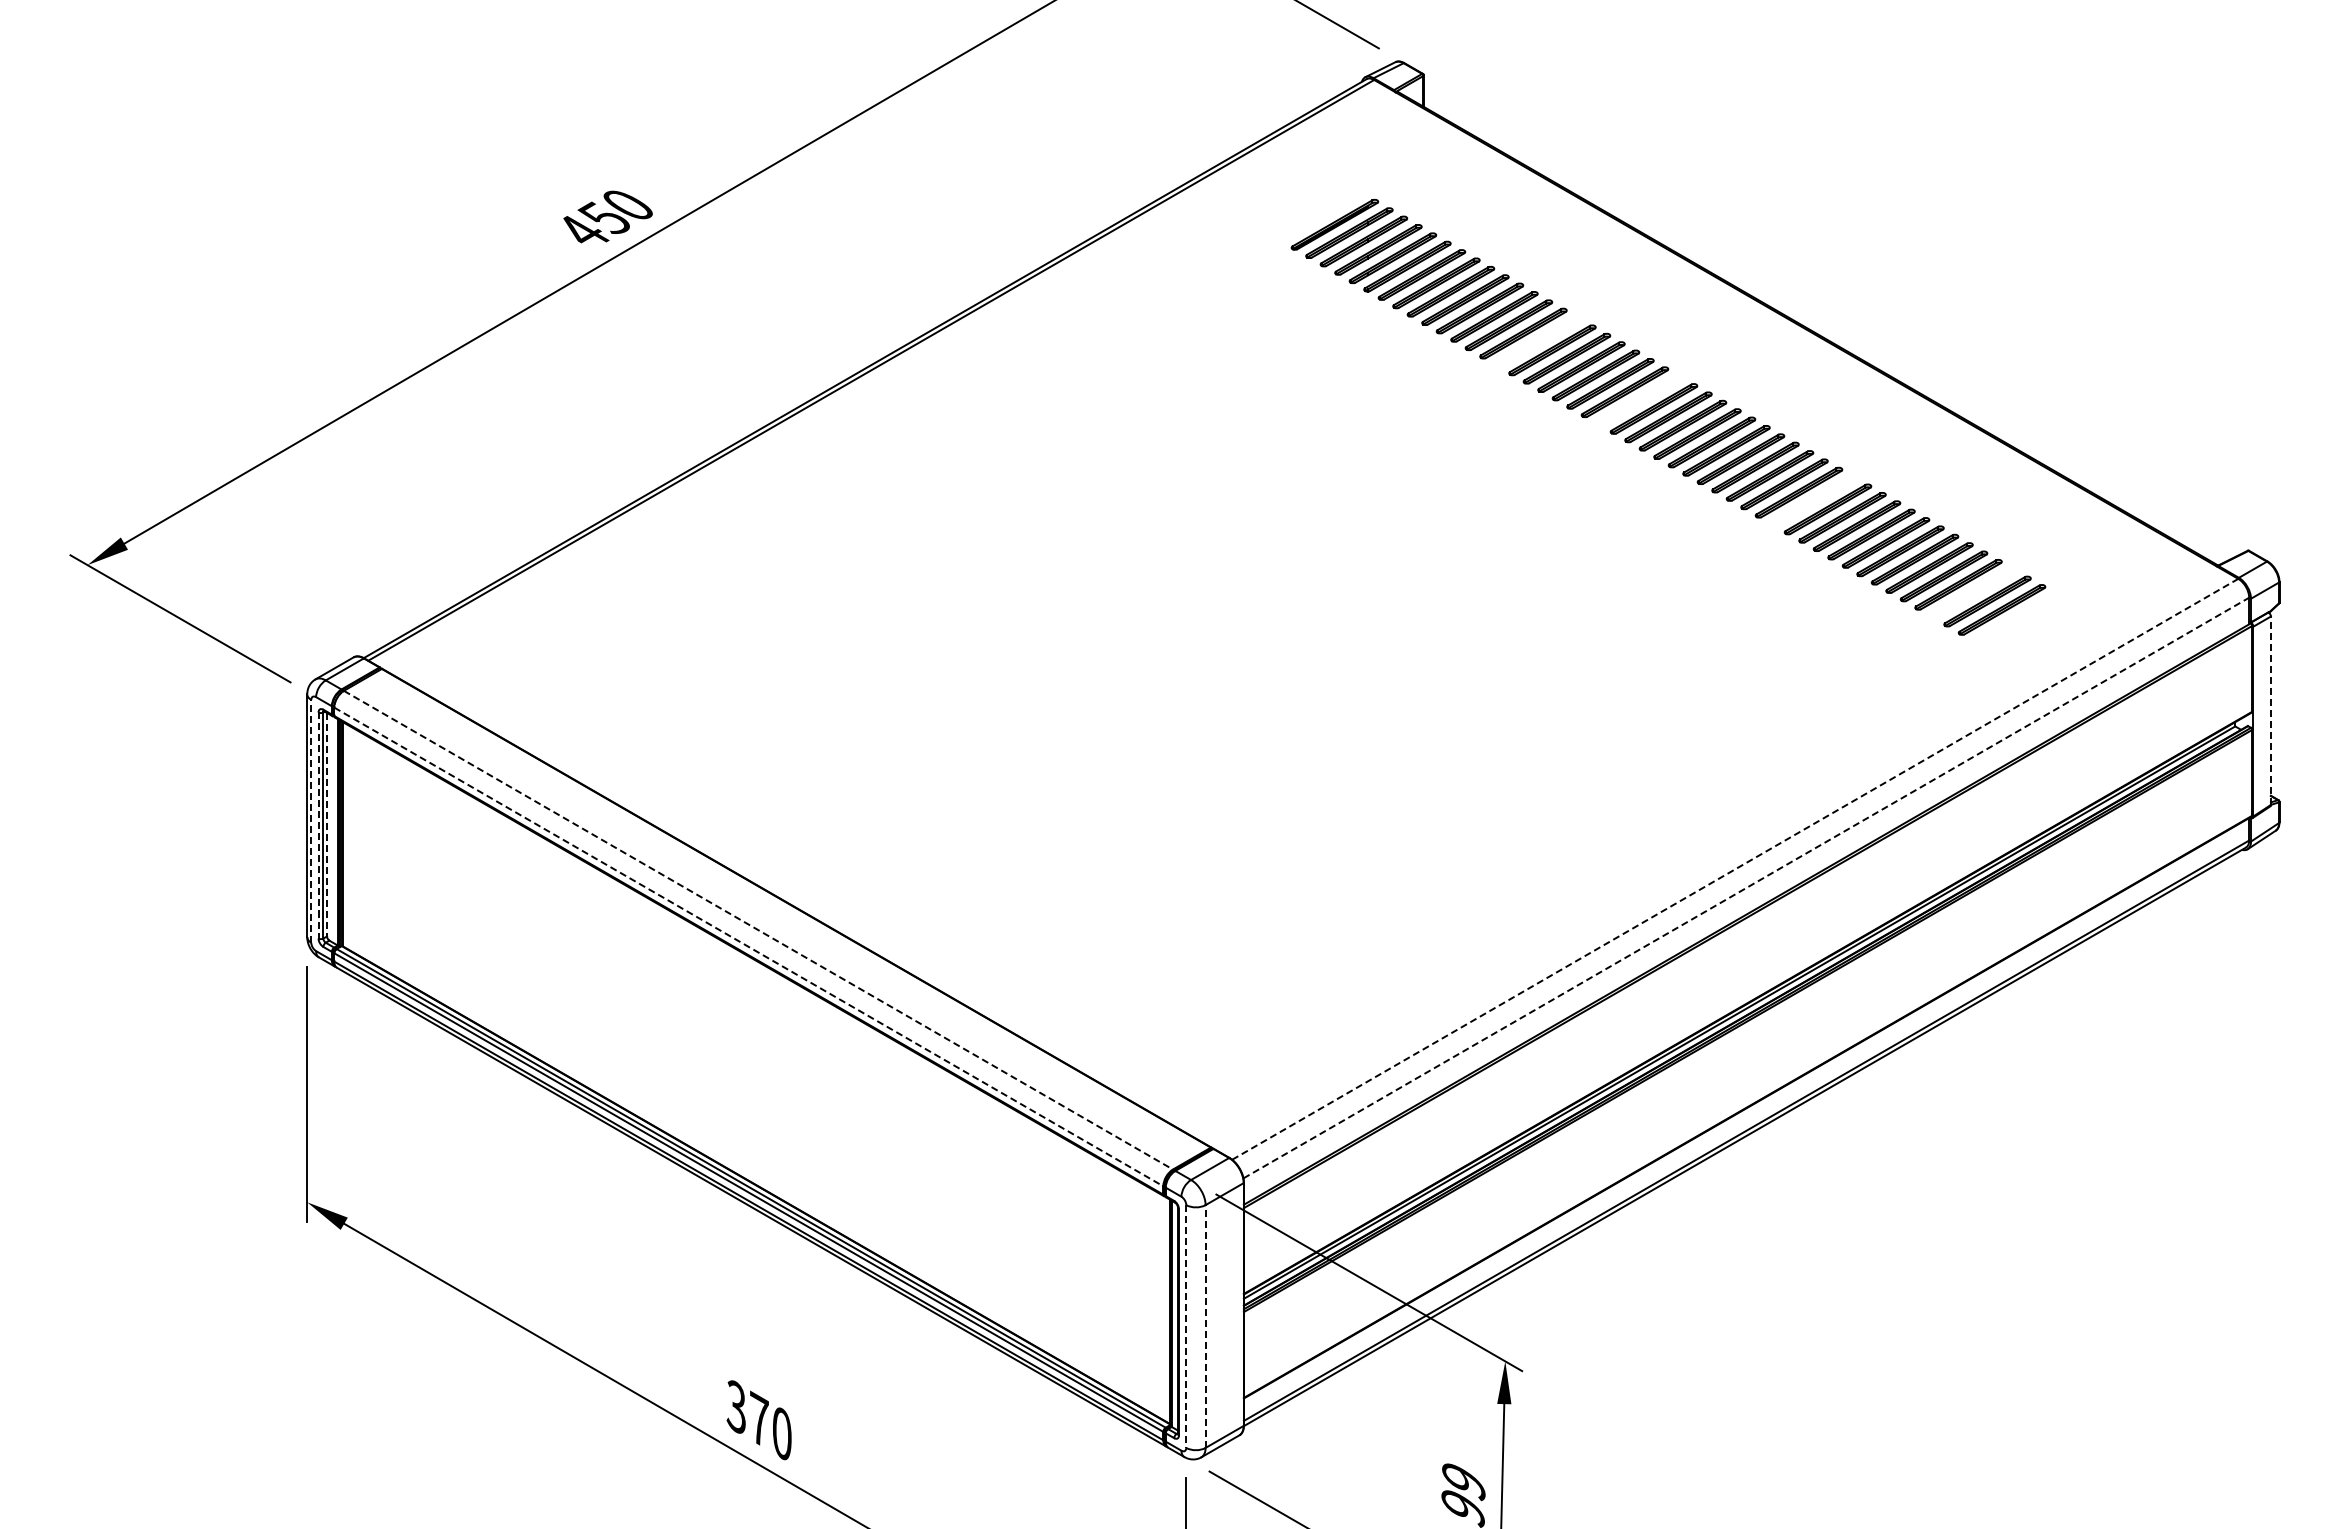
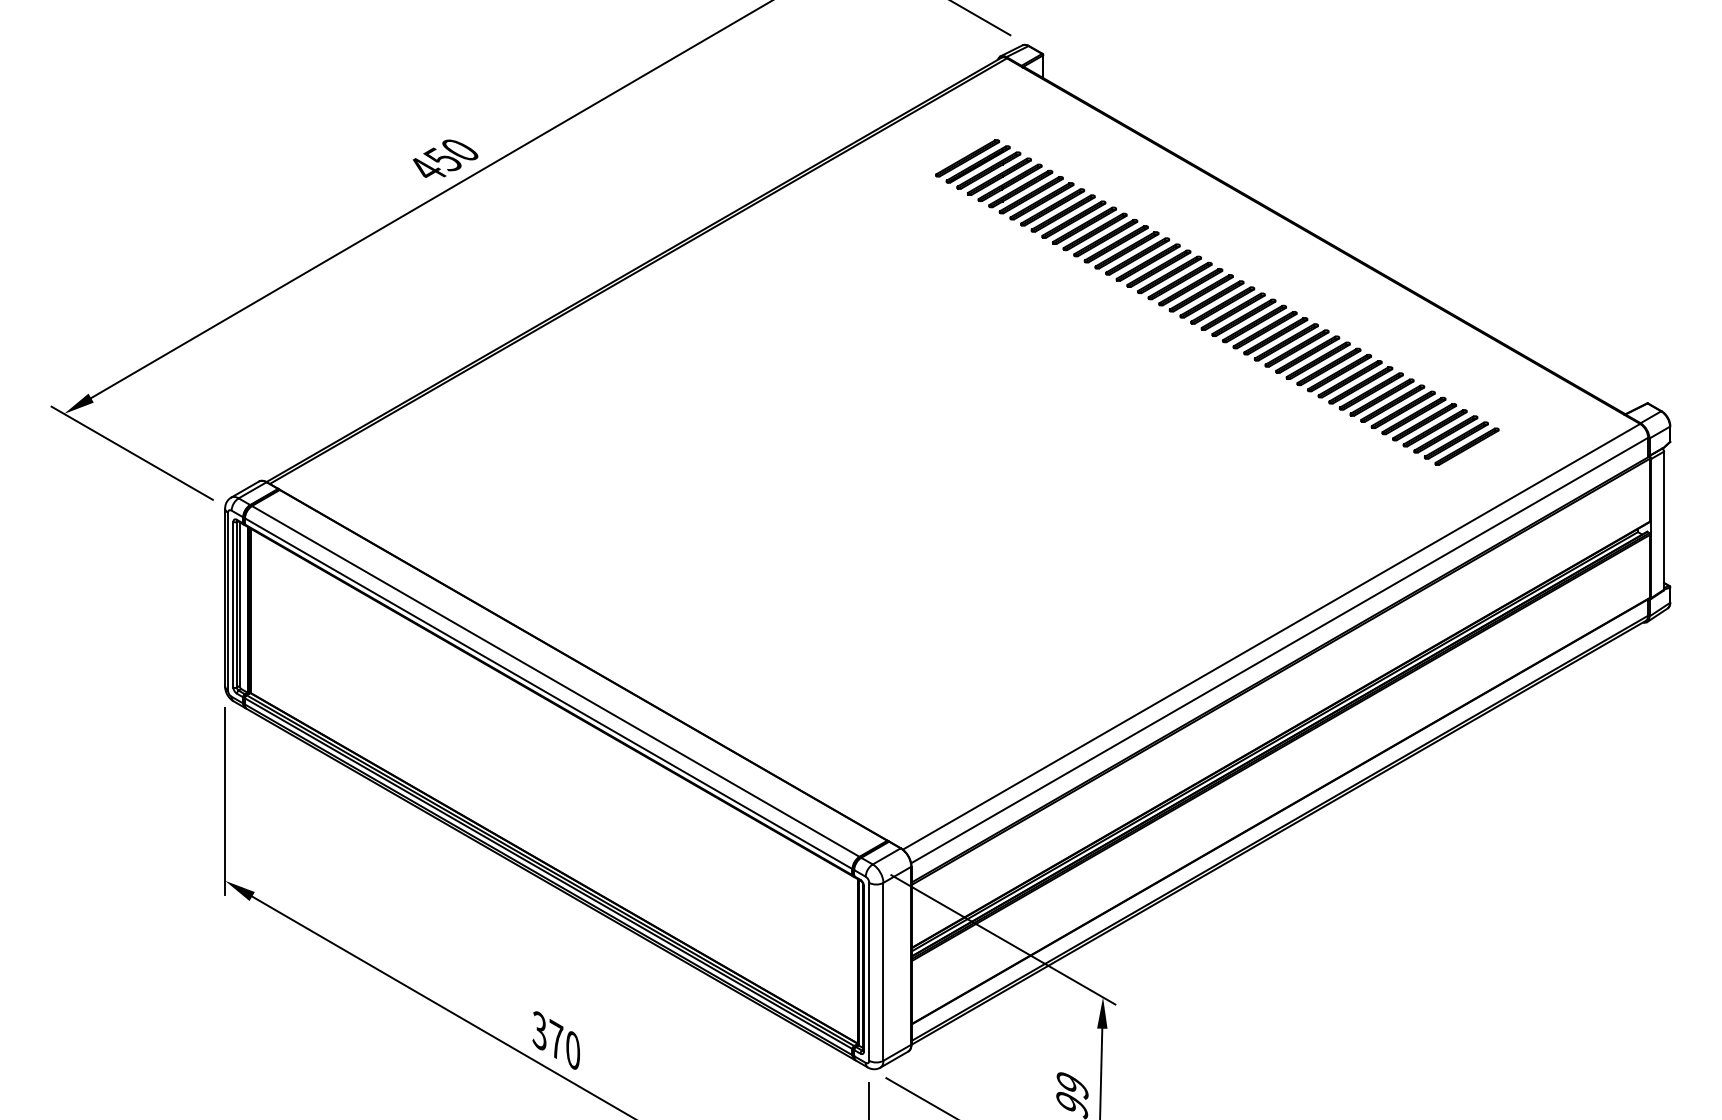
part: (1320, 216) -> (967, 158), added
part: (1537, 341) -> (1126, 250), added
part: (1639, 400) -> (1201, 293), added
part: (1813, 500) -> (1328, 366), added
part: (1972, 592) -> (1445, 433), added
line: (2270, 710) -> (1663, 520), dashed -> solid
line: (311, 820) -> (228, 601), dashed -> solid
line: (327, 824) -> (239, 603), dashed -> solid
line: (318, 826) -> (233, 605), dashed -> solid
line: (1735, 869) -> (1271, 636), dashed -> solid
line: (1746, 888) -> (1279, 650), dashed -> solid
line: (758, 930) -> (555, 681), dashed -> solid
line: (748, 946) -> (548, 693), dashed -> solid
line: (1205, 1326) -> (883, 971), dashed -> solid
line: (1186, 1327) -> (869, 972), dashed -> solid

